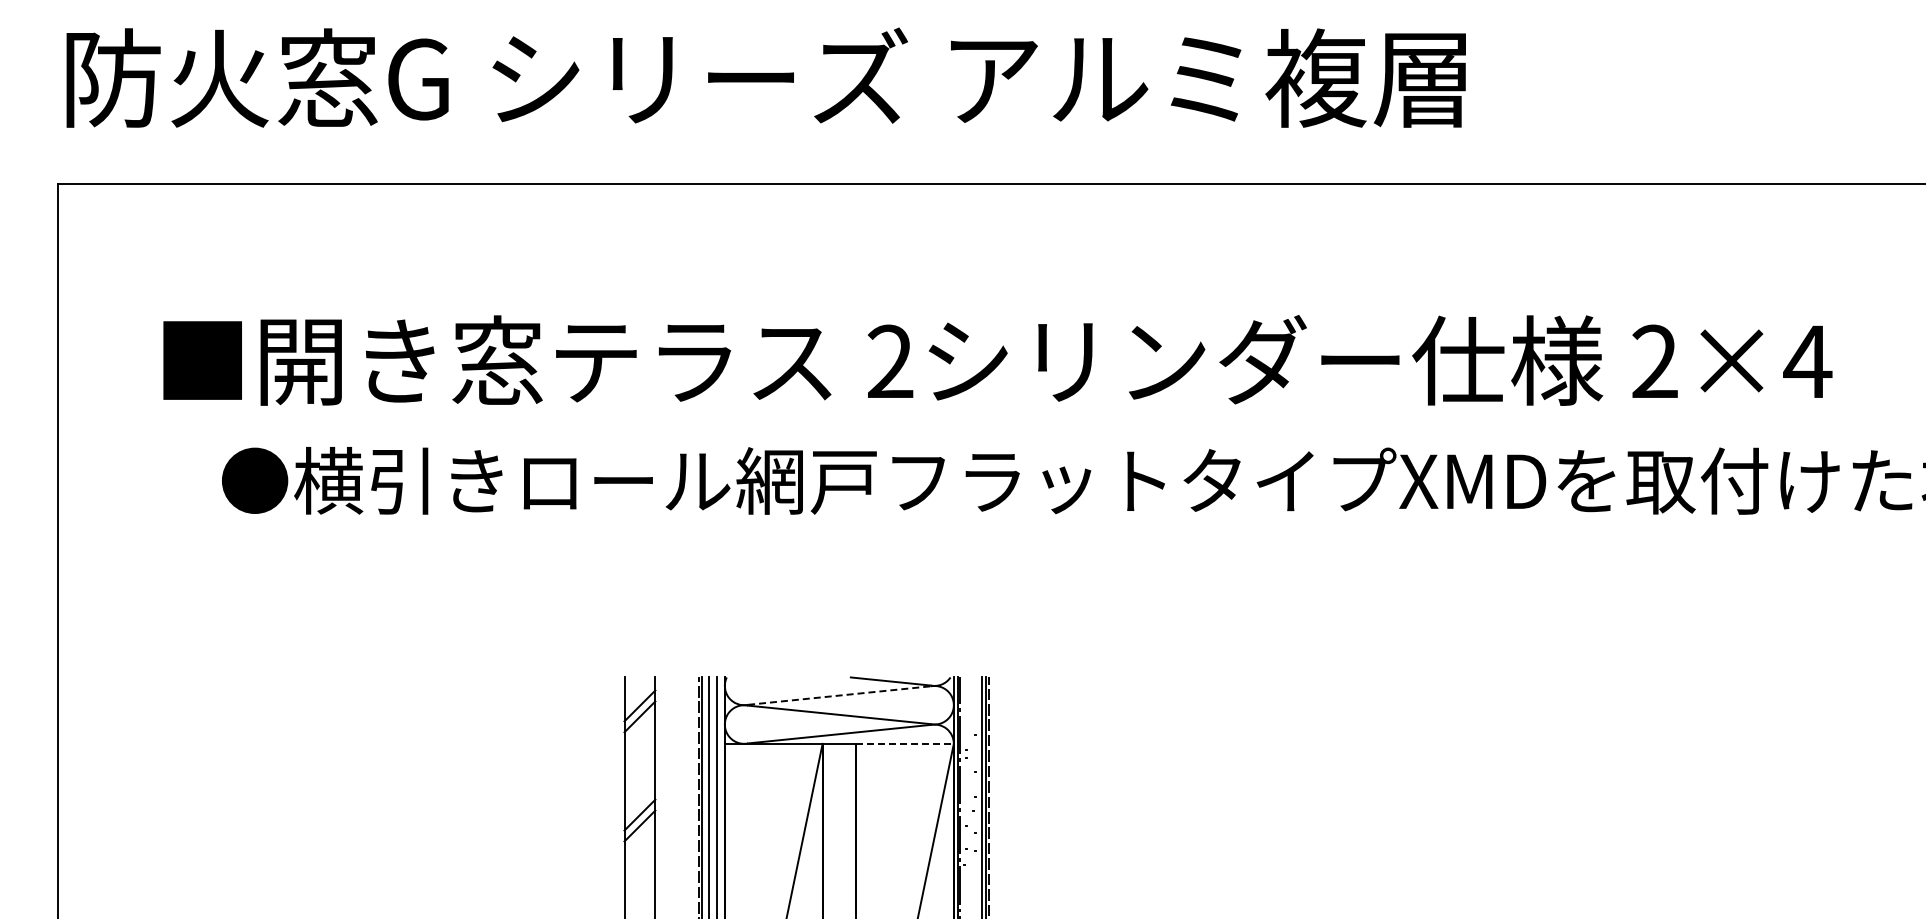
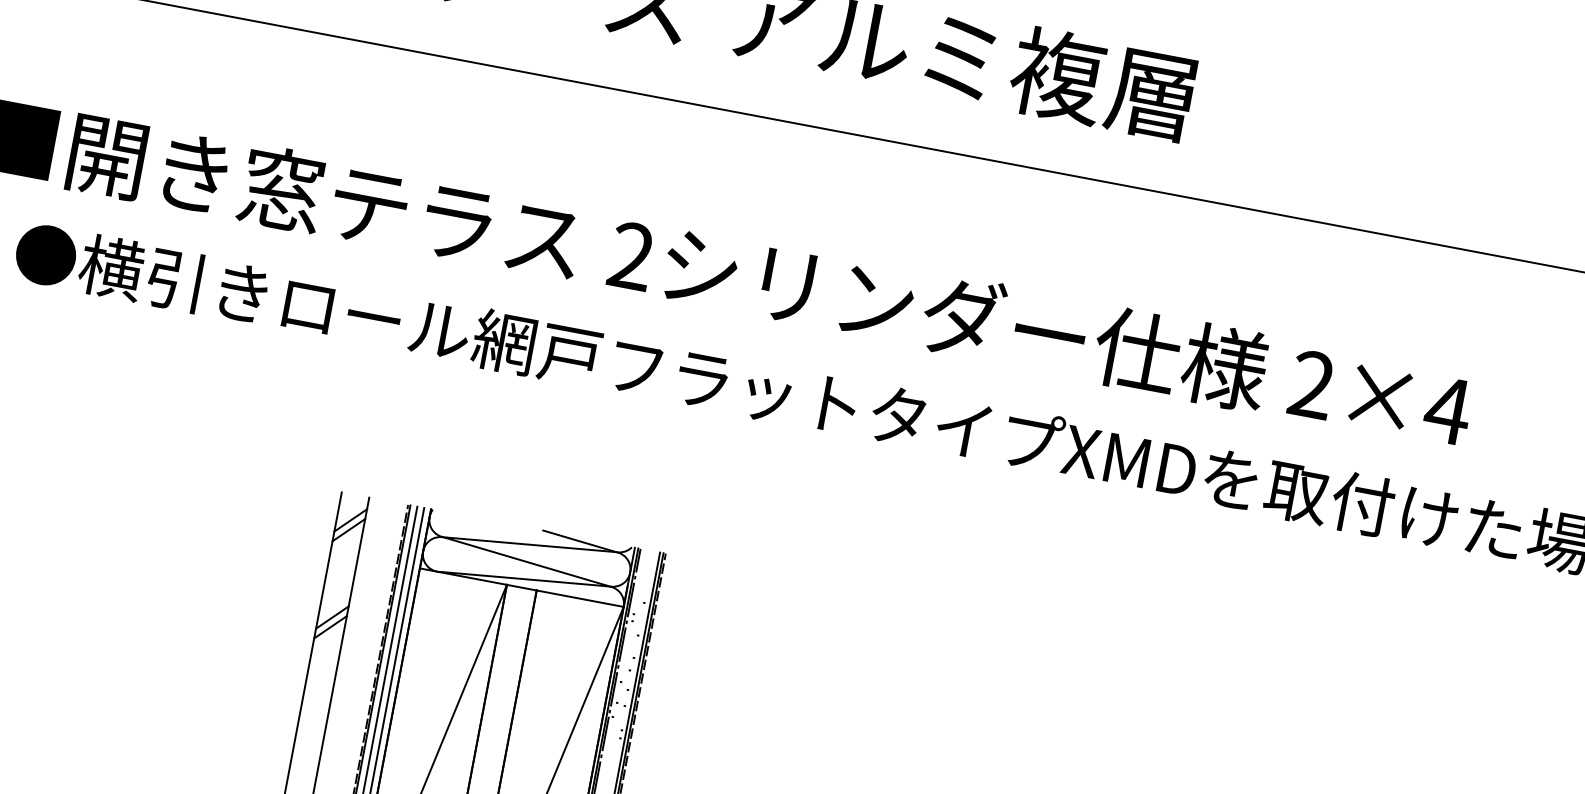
line: (839, 695) -> (530, 544), dashed -> solid
line: (904, 743) -> (579, 598), dashed -> solid

